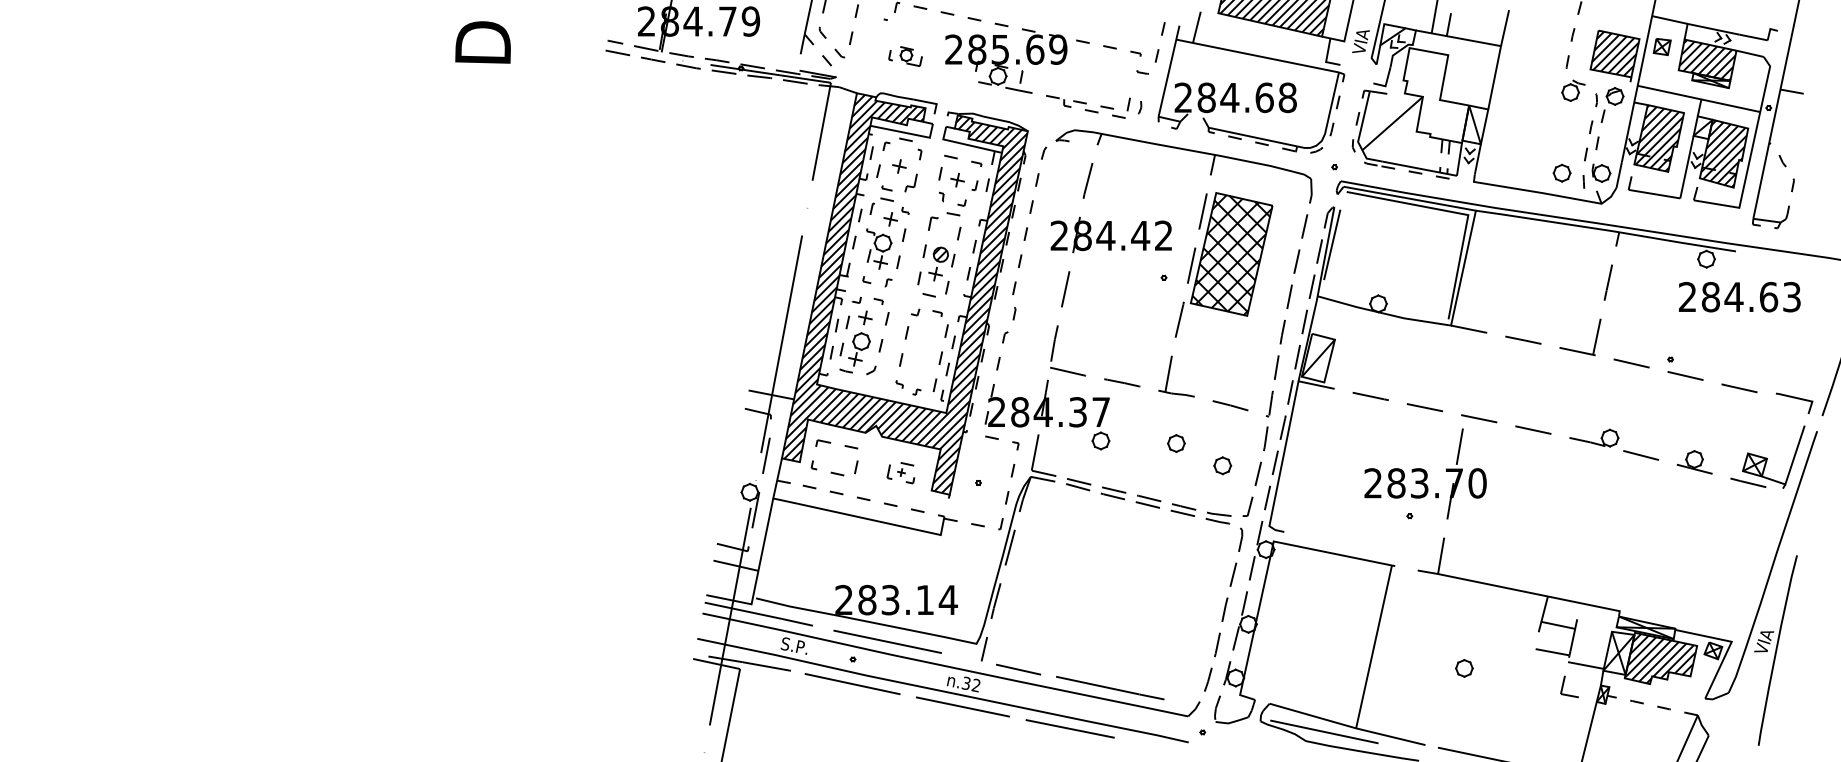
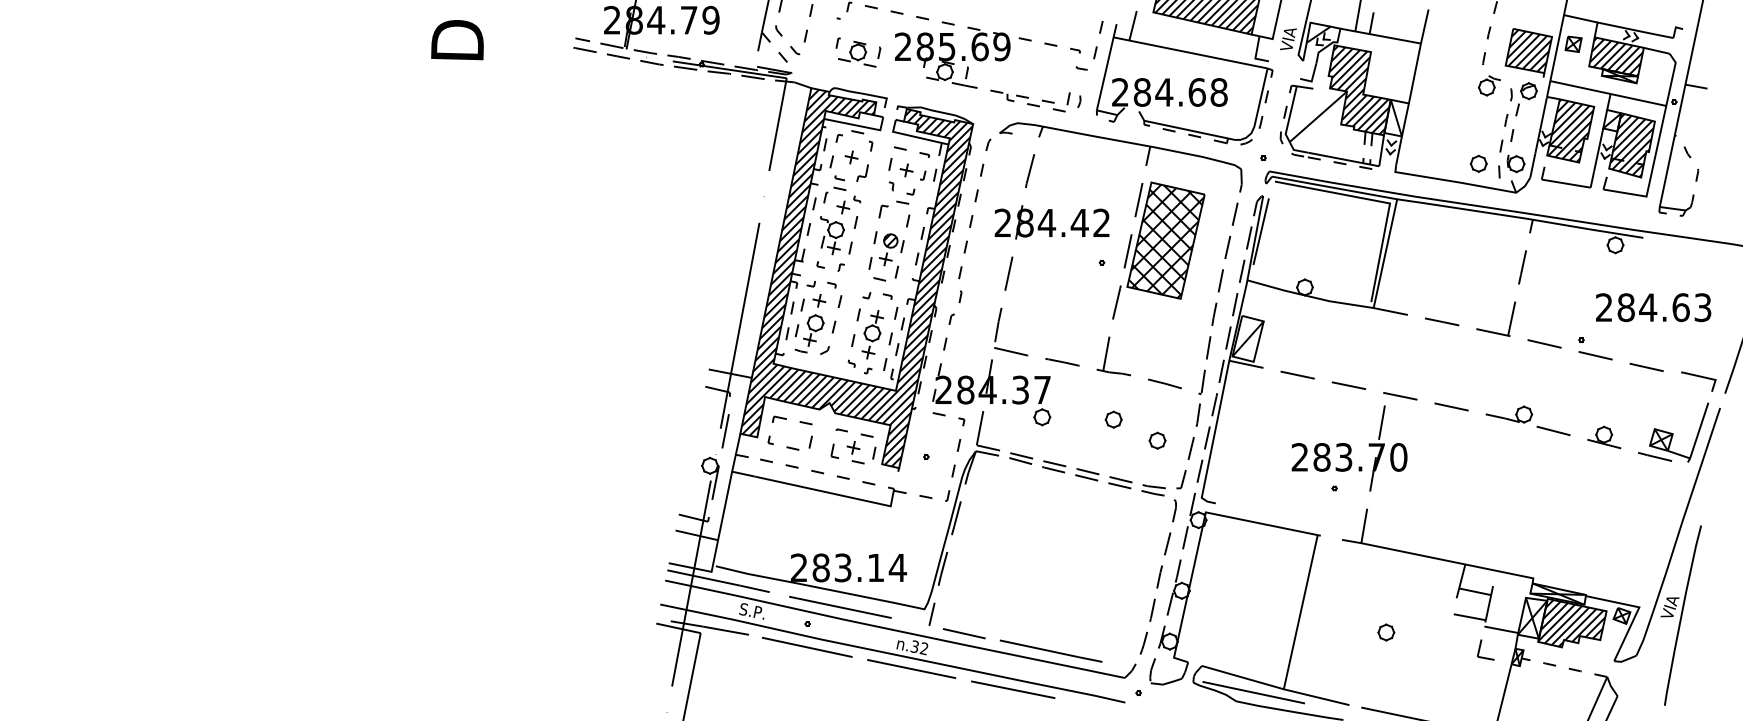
part: (906, 55) -> (858, 52), size x1.43
hatch: (1435, 95) -> (1358, 90), added
text: (1739, 297) -> (1653, 307), moved
part: (921, 353) -> (872, 334), added
part: (901, 471) -> (853, 446), size x1.67

